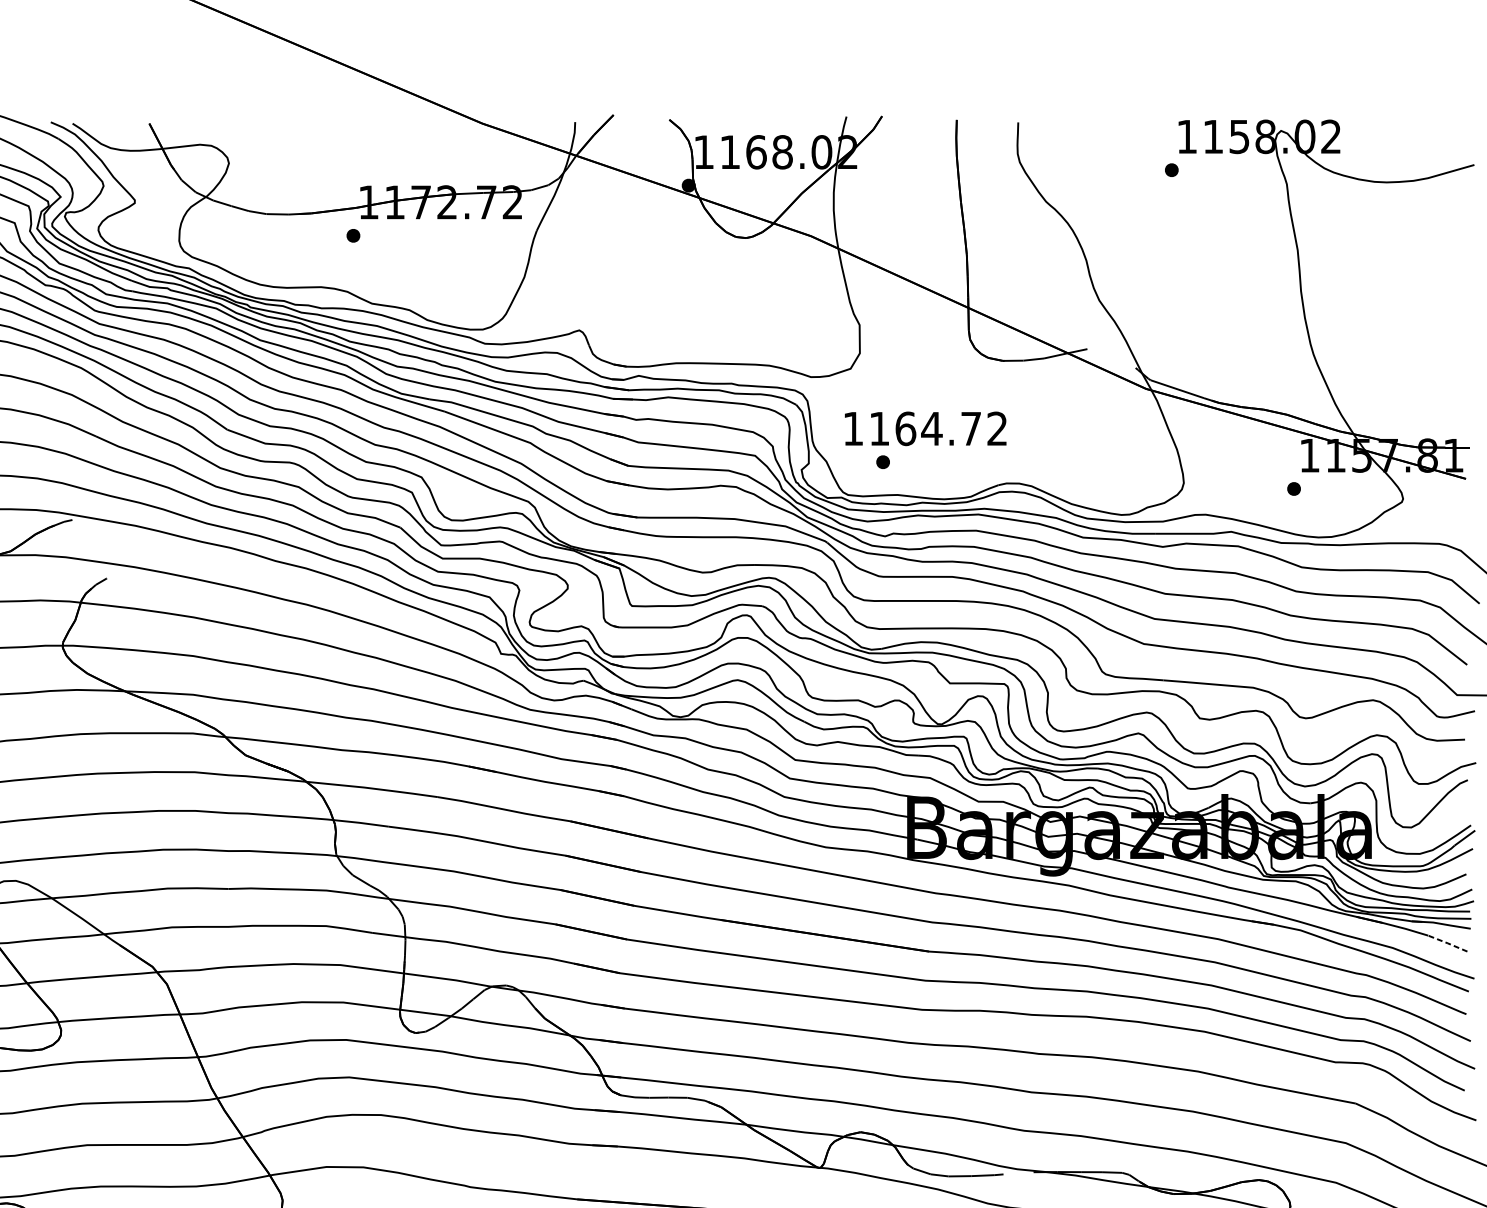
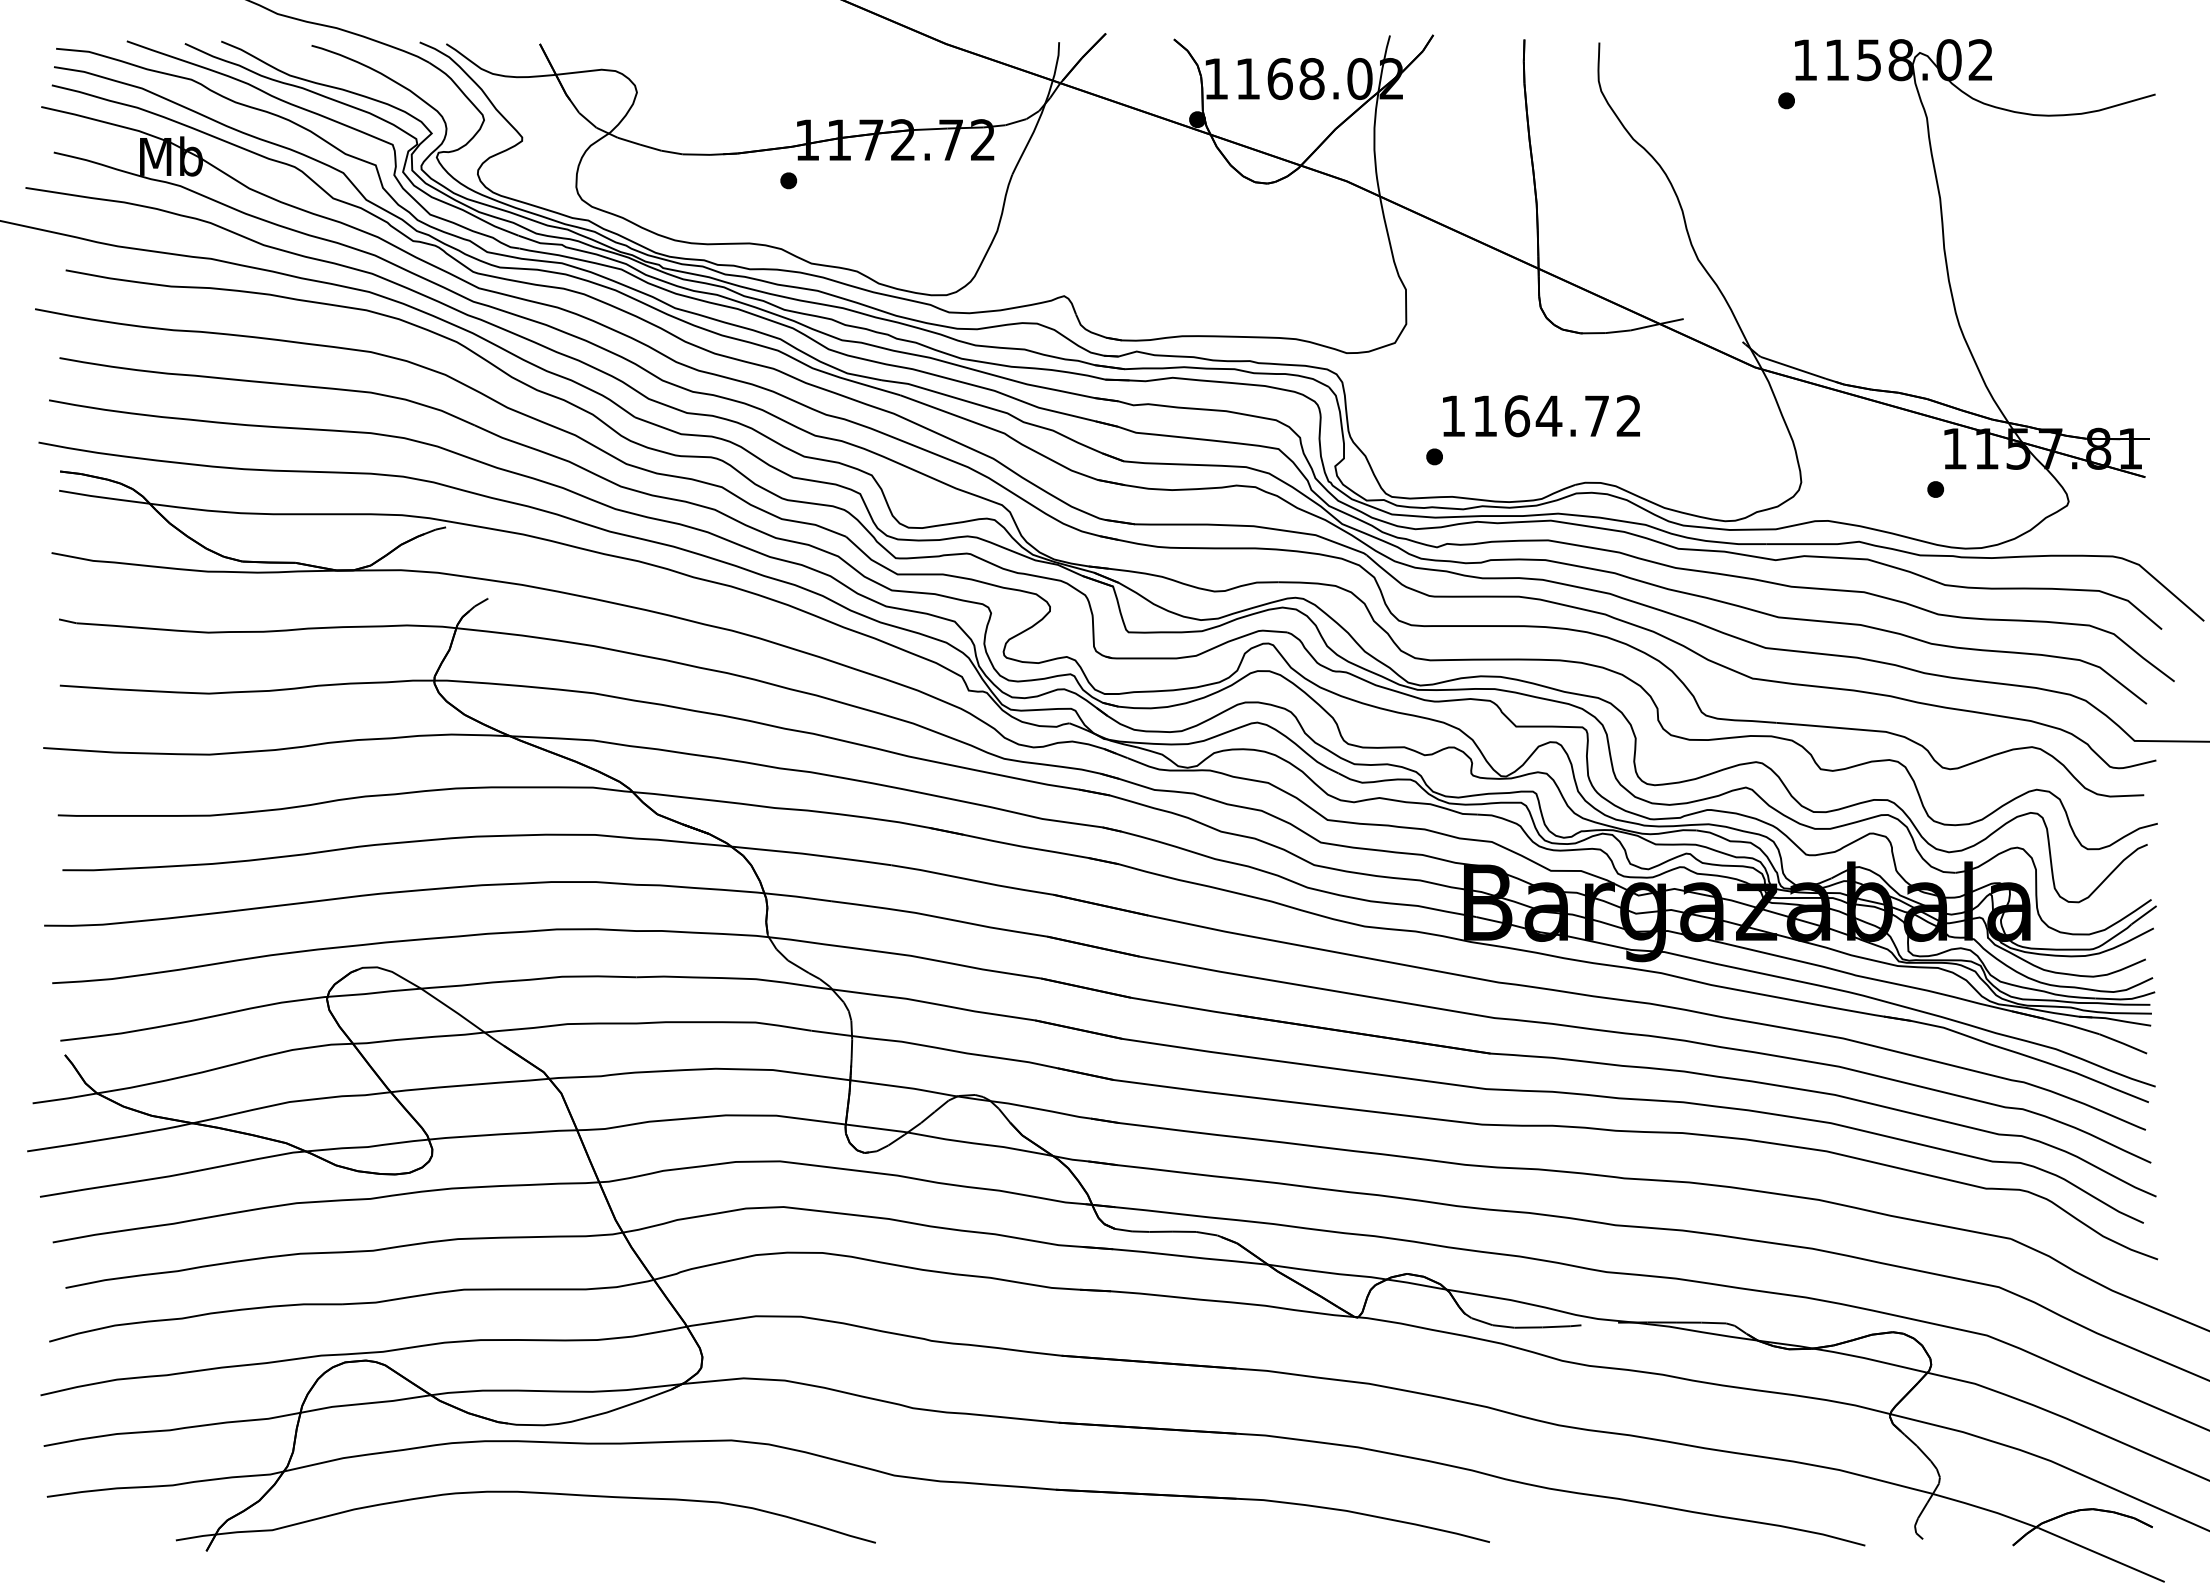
text: (925, 429) -> (1541, 416), moved
line: (1448, 943) -> (2123, 1043), dashed -> solid

